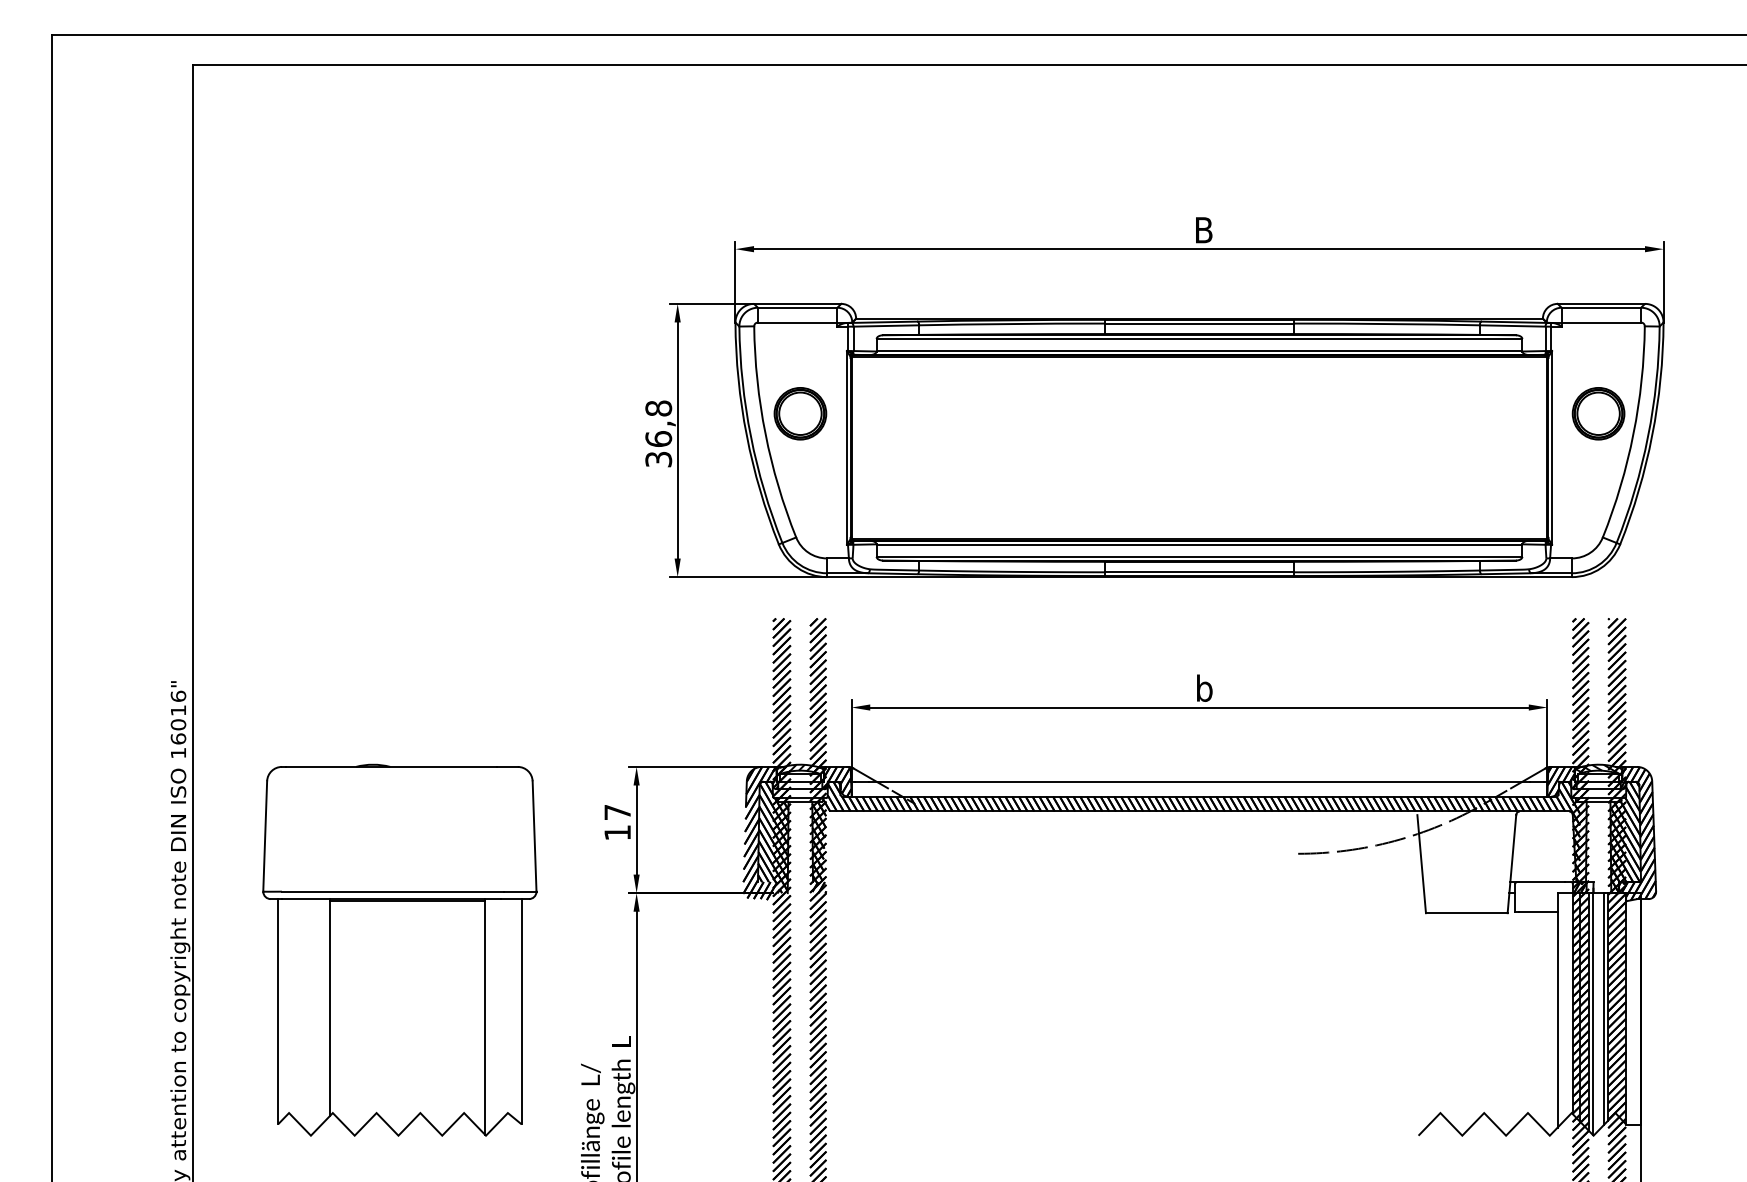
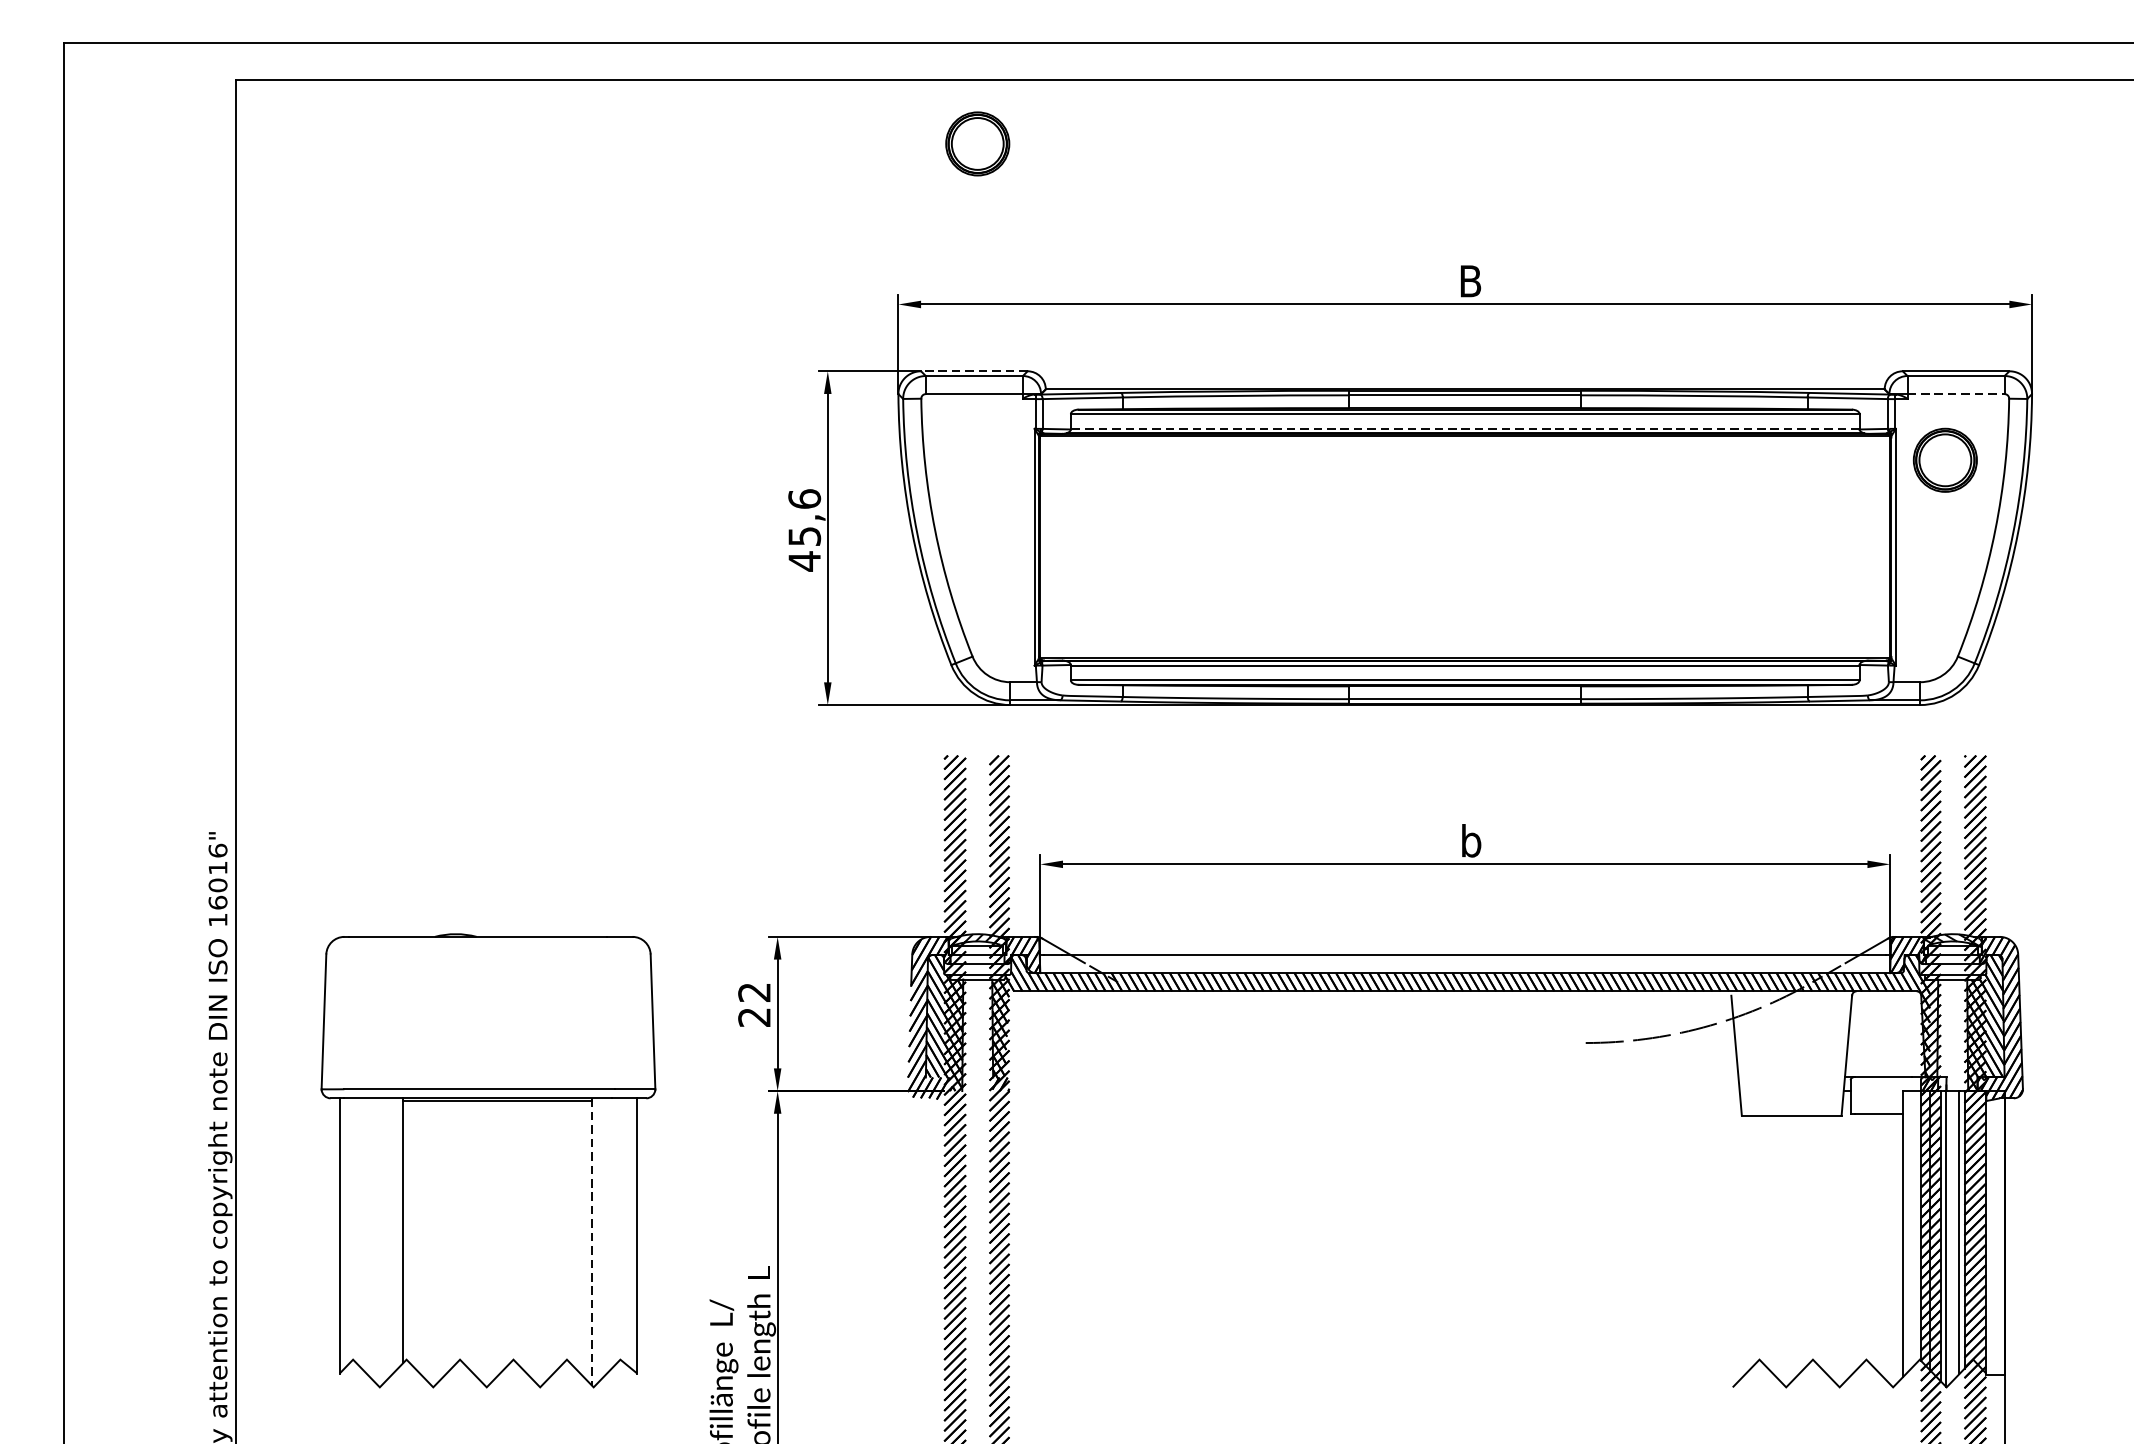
line: (797, 303) -> (974, 370), solid -> dashed
line: (1601, 322) -> (1956, 394), solid -> dashed
line: (1199, 350) -> (1465, 428), solid -> dashed
part: (800, 413) -> (977, 143), moved
part: (1598, 413) -> (1945, 459), moved
text: (658, 434) -> (804, 530), 36,8 -> 45,6
text: (617, 822) -> (754, 1004), 17 -> 22
line: (484, 1016) -> (591, 1241), solid -> dashed

